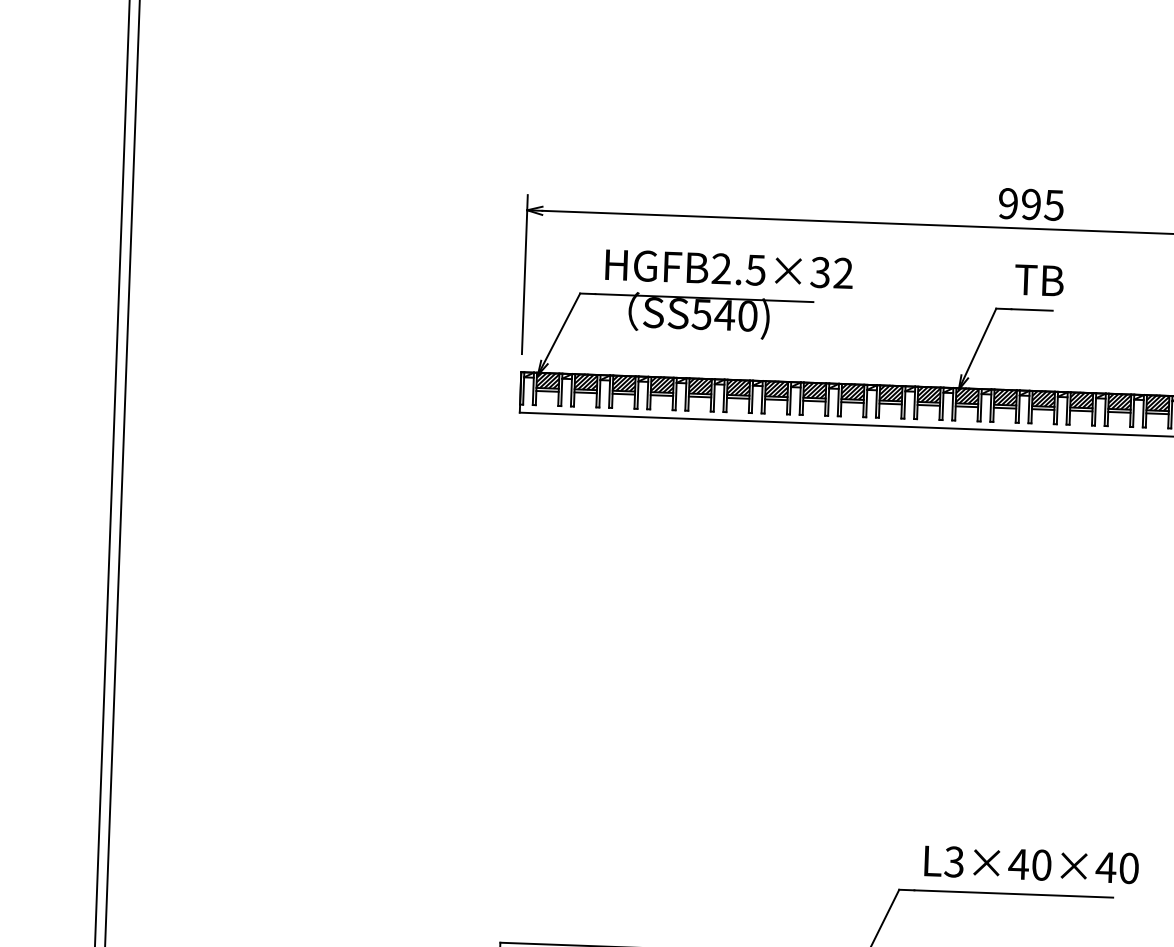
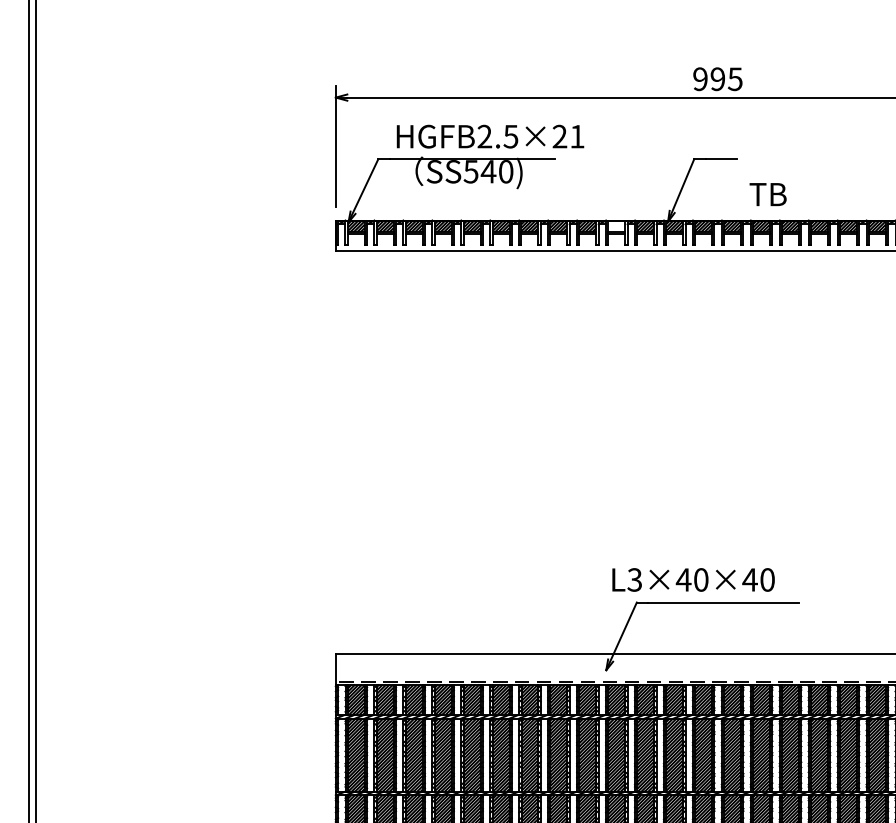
text: (831, 272) -> (568, 136), HGFB2.5×32 -> HGFB2.5×21
text: (1038, 280) -> (767, 194), moved
hatch: (890, 393) -> (616, 226), removed
text: (1031, 864) -> (693, 579), moved

